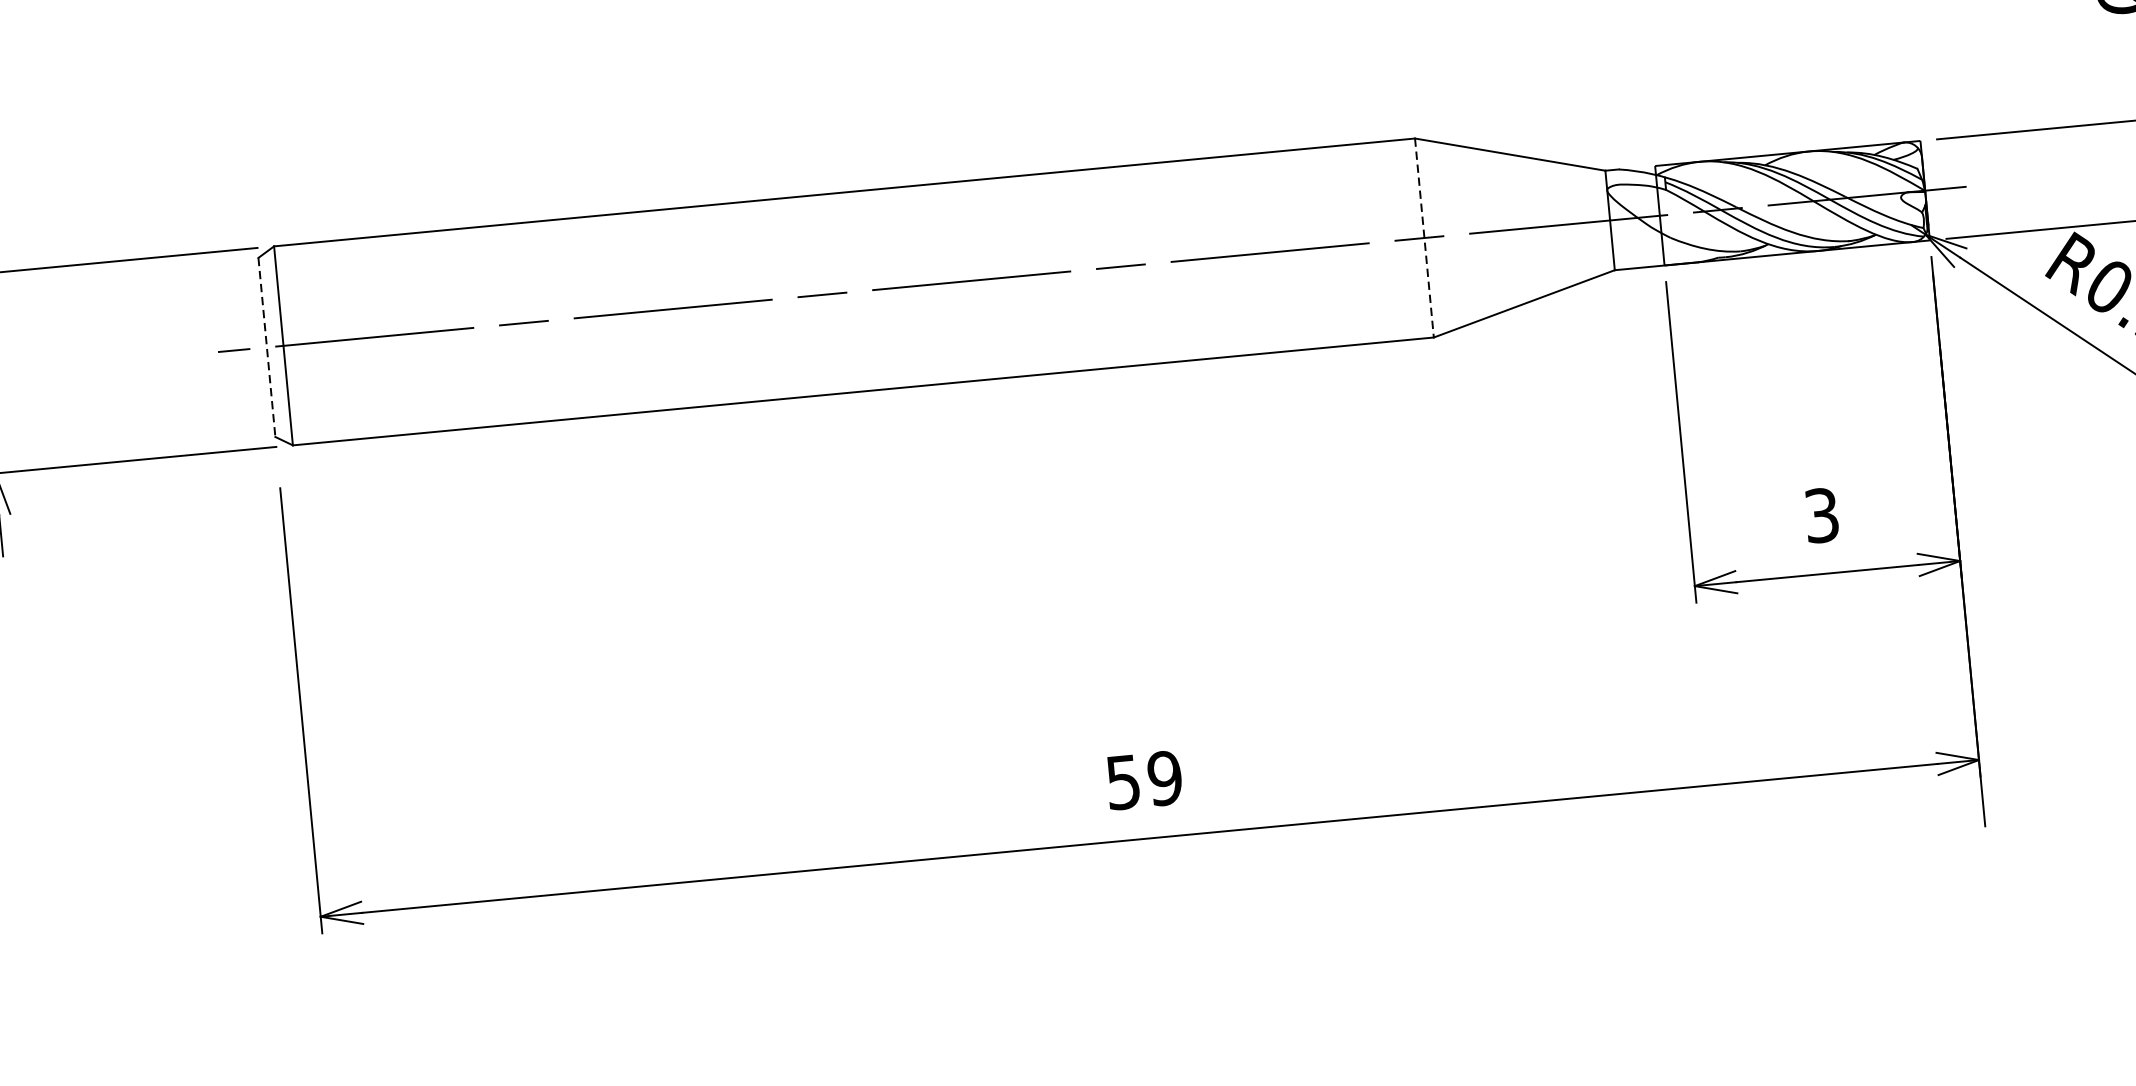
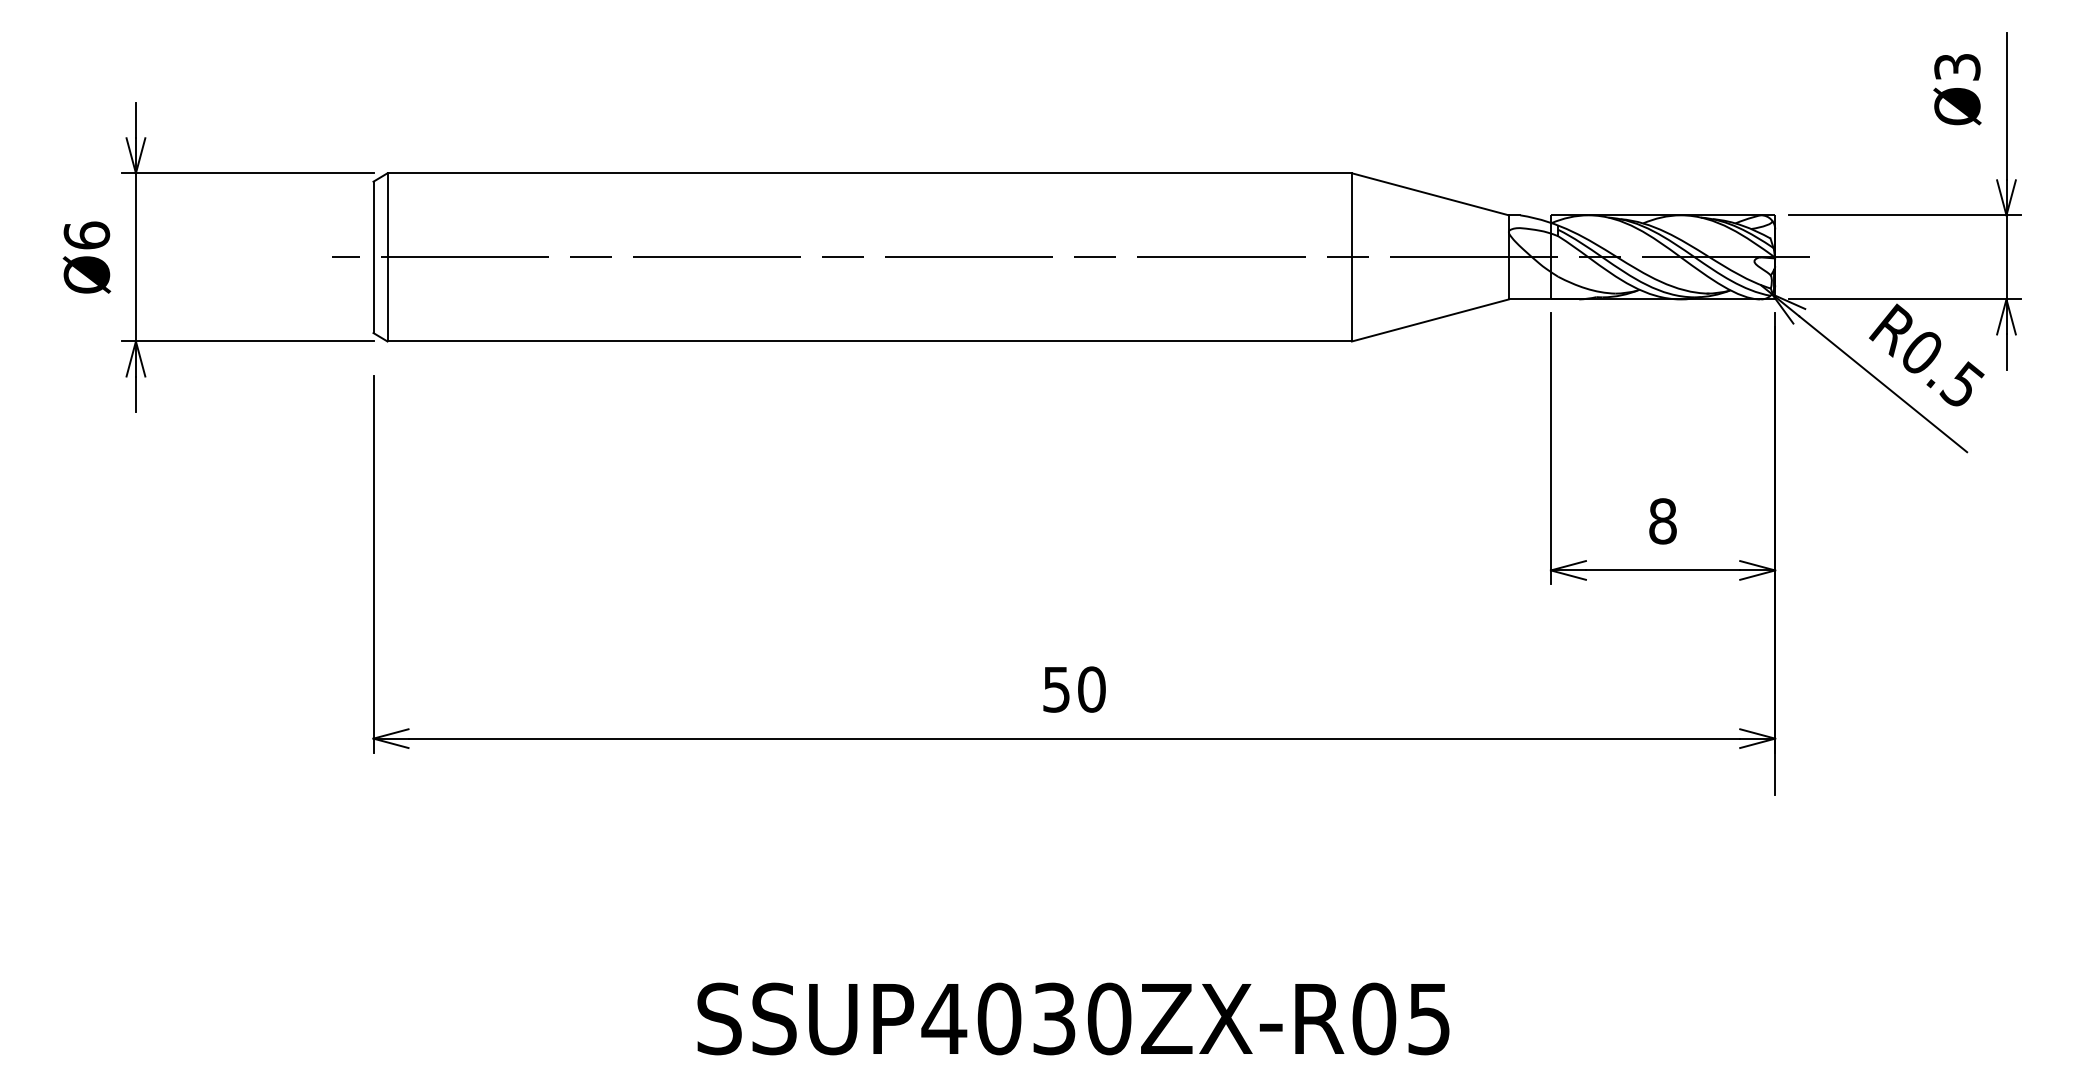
line: (1423, 238) -> (1351, 257), dashed -> solid
line: (266, 347) -> (373, 257), dashed -> solid
text: (1821, 515) -> (1662, 521), 3 -> 8
text: (1164, 778) -> (1091, 689), 59 -> 50

